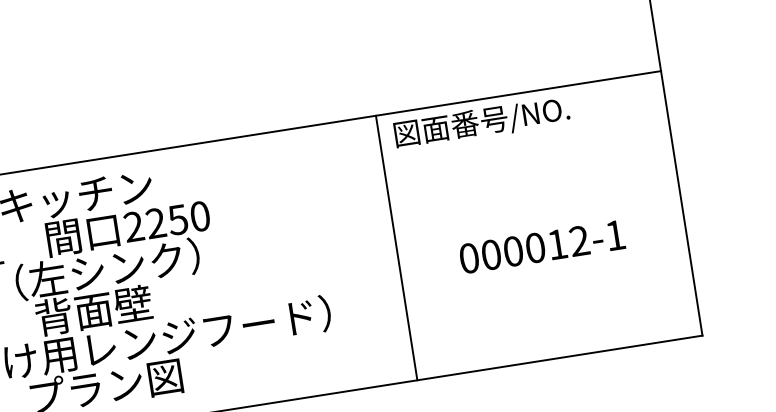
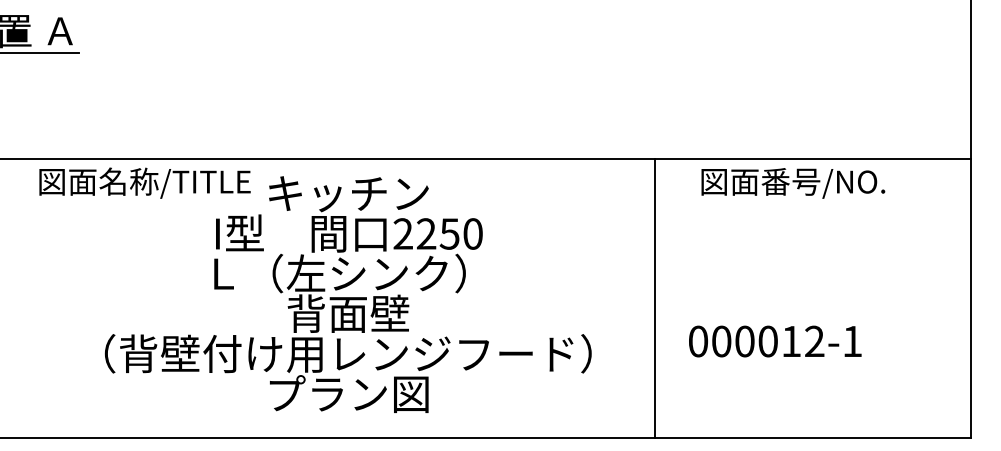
text: (482, 123) -> (793, 183), moved
text: (542, 246) -> (775, 341), moved
line: (396, 247) -> (655, 297), moved

